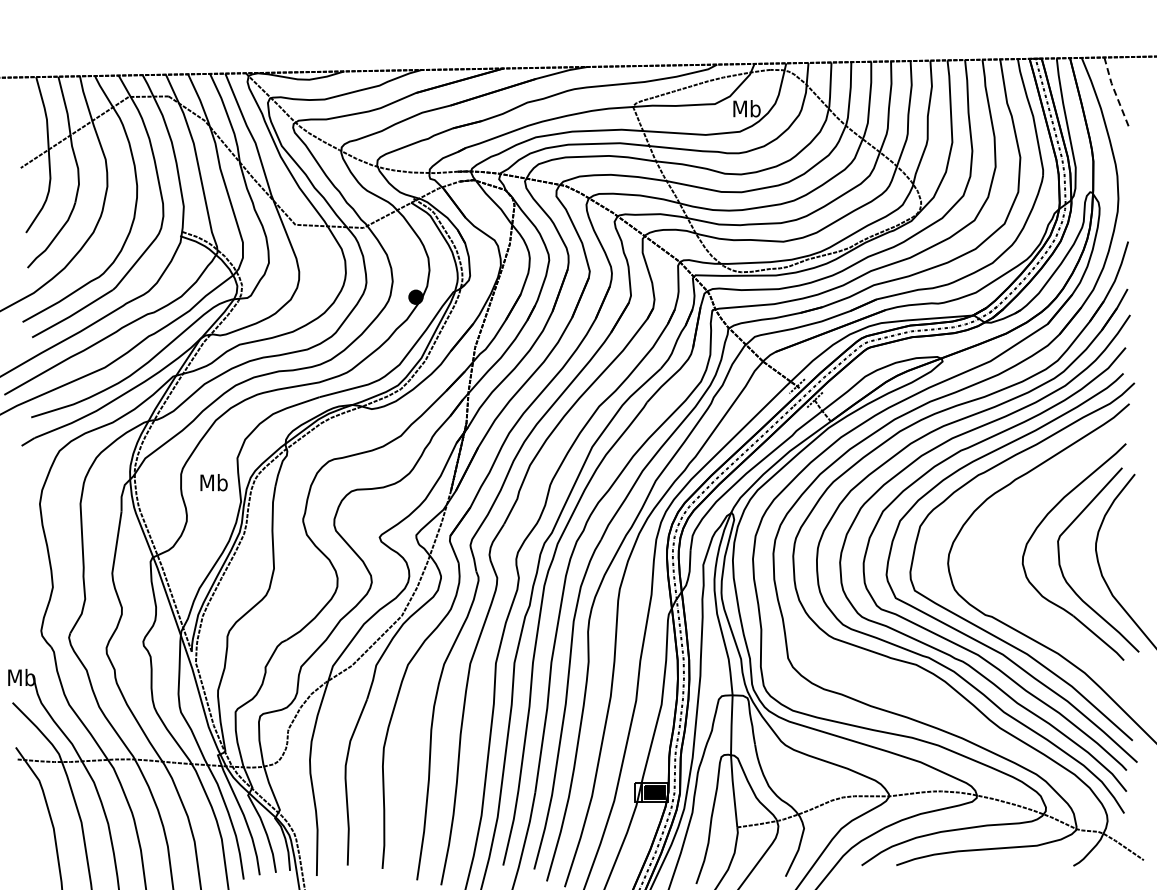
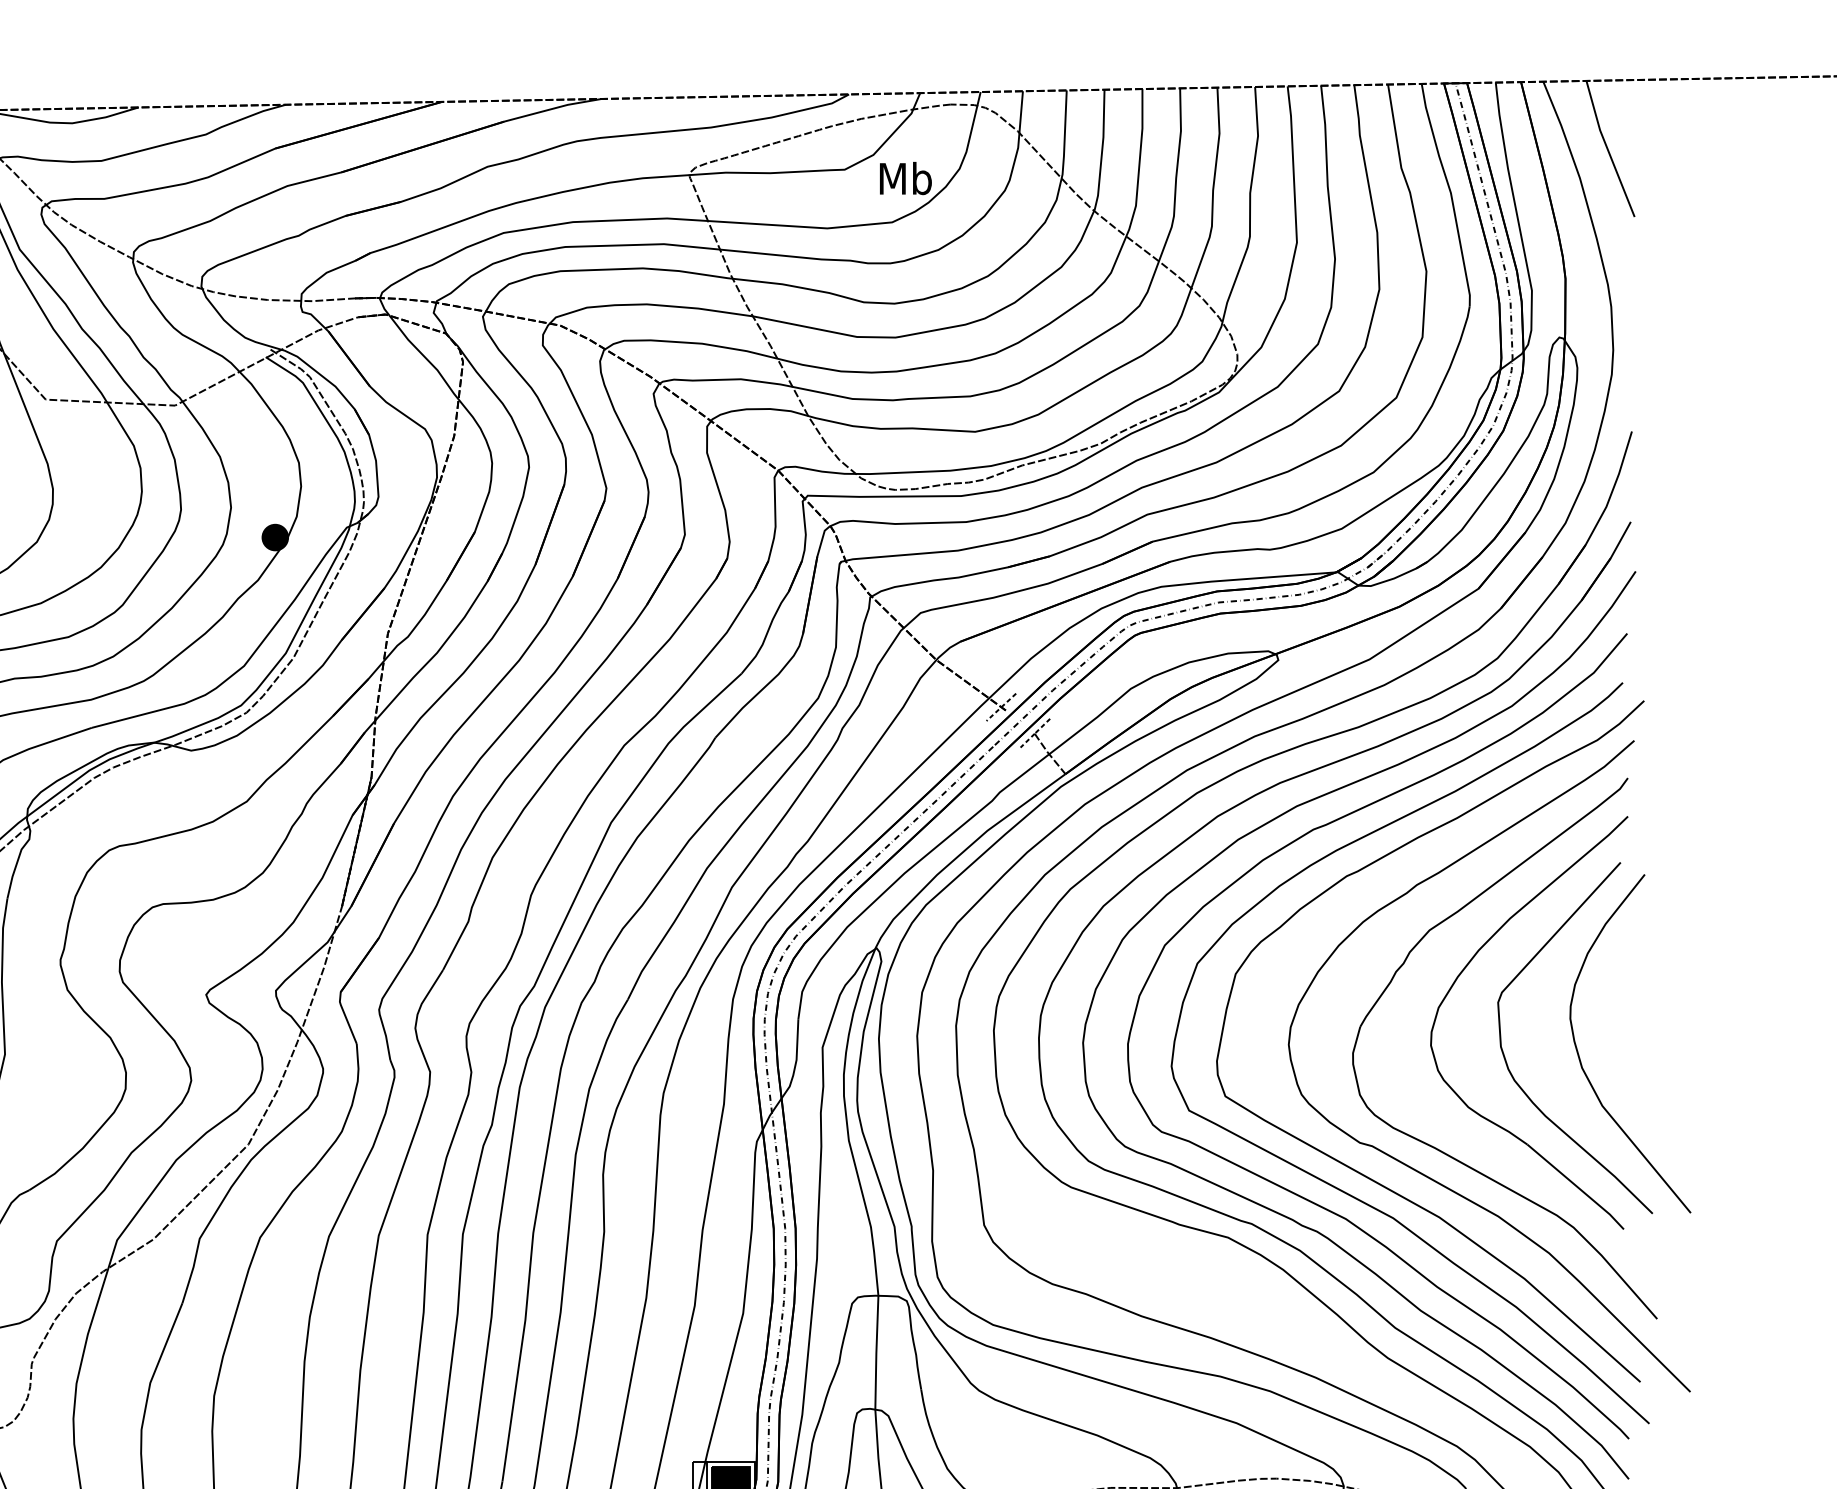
line: (1115, 93) -> (1607, 149), dashed -> solid
part: (1030, 619) -> (1445, 1151), added

